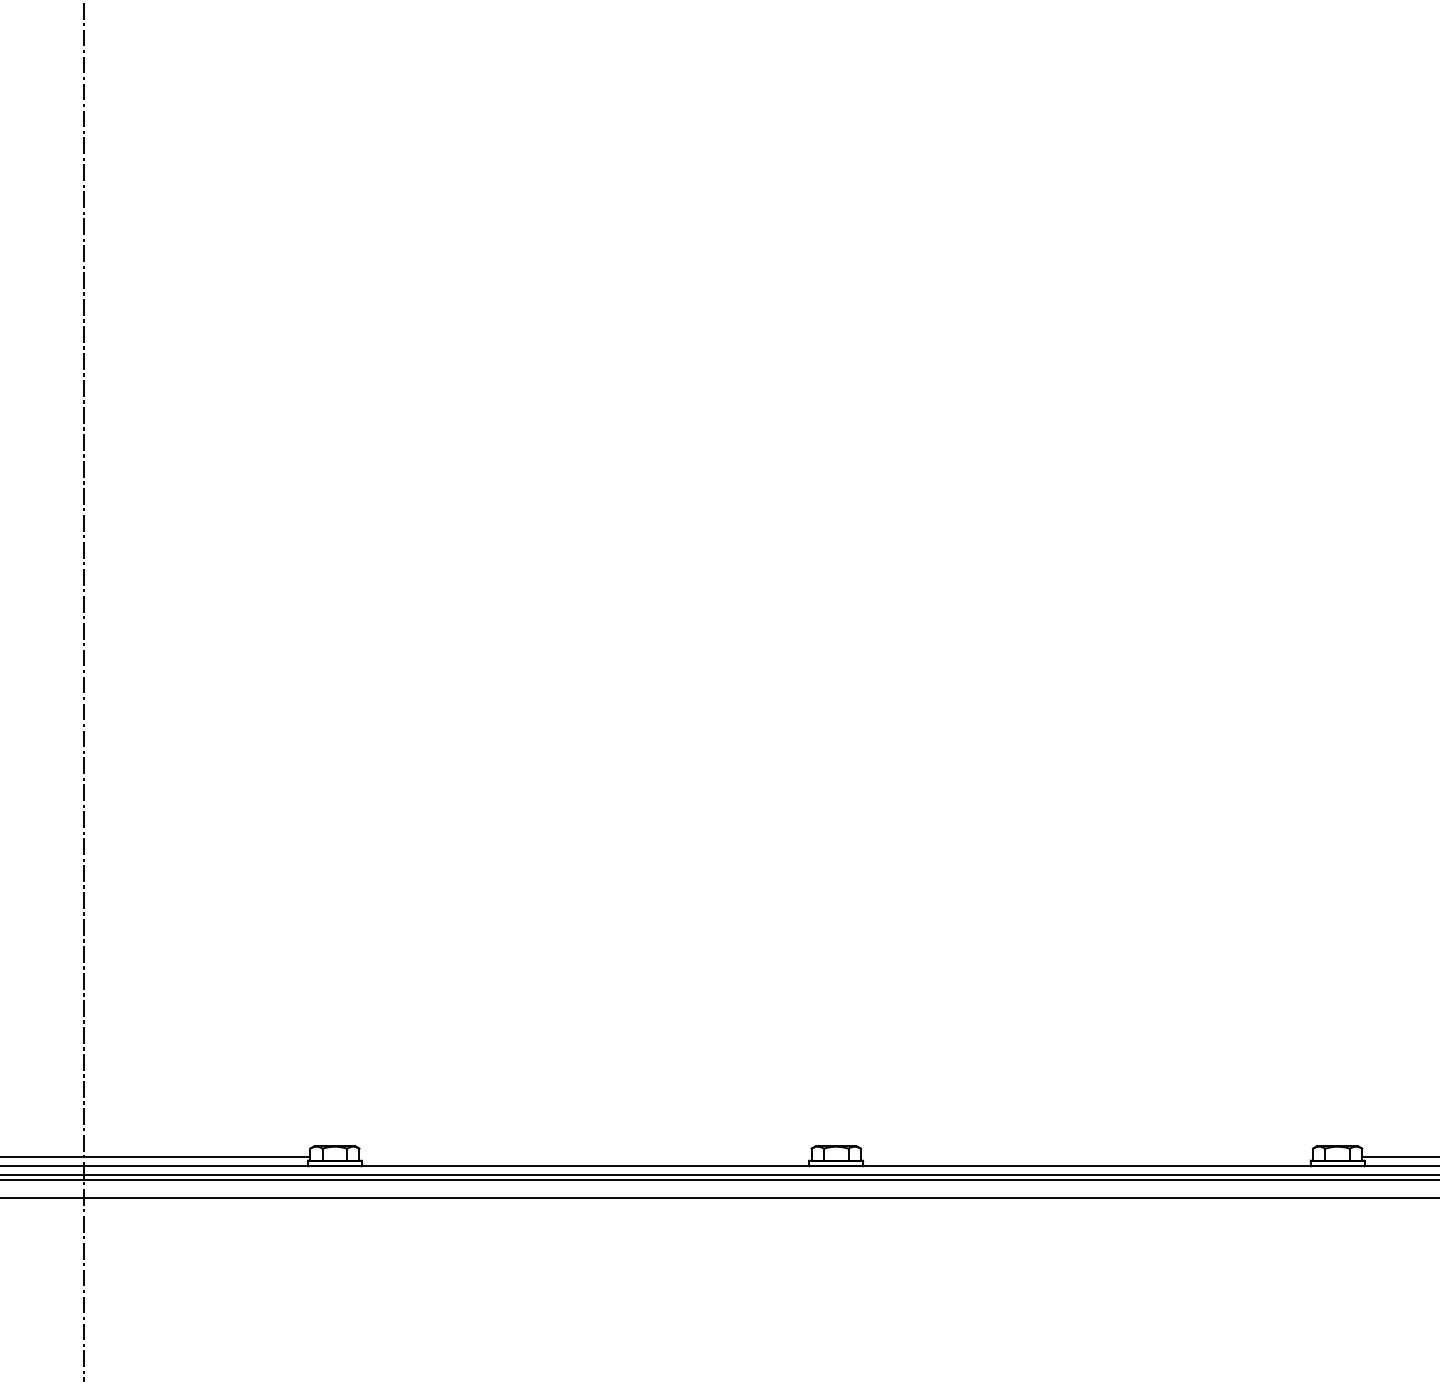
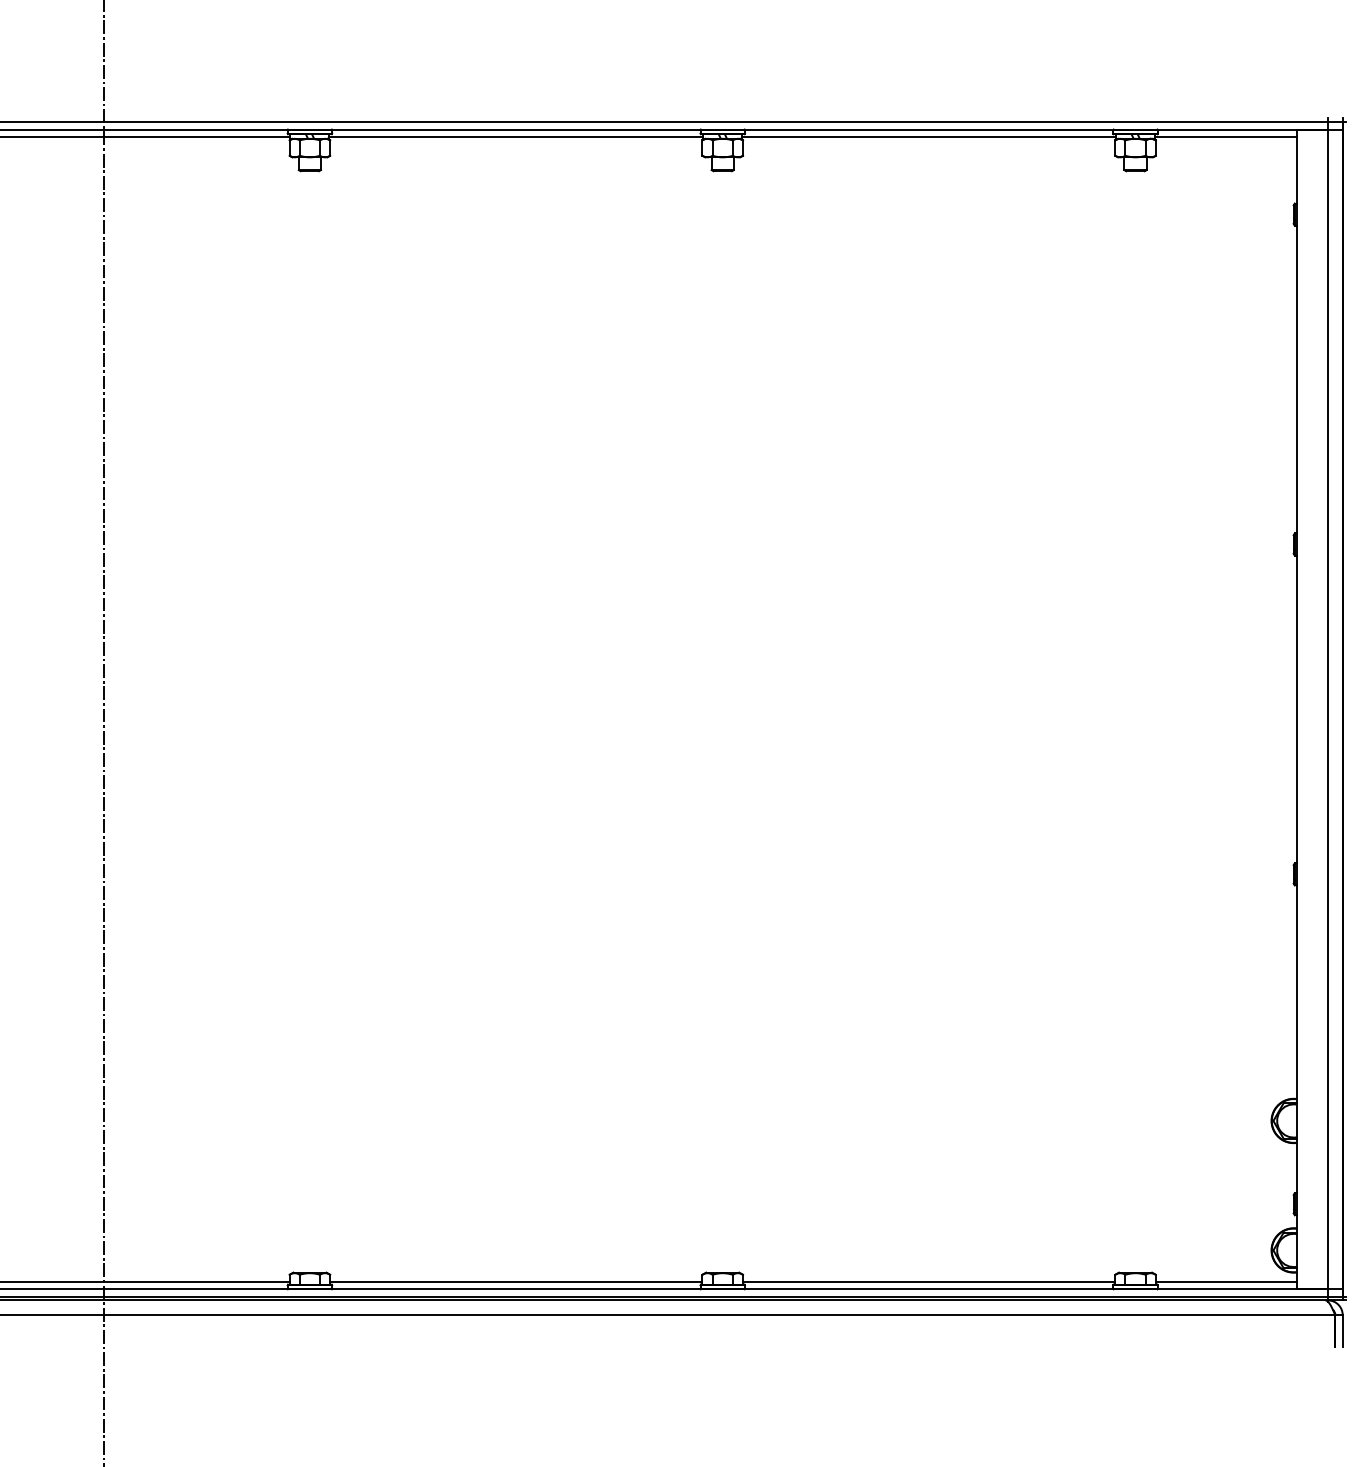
line: (585, 1156) -> (516, 1281), added
line: (1087, 1156) -> (929, 1281), added

